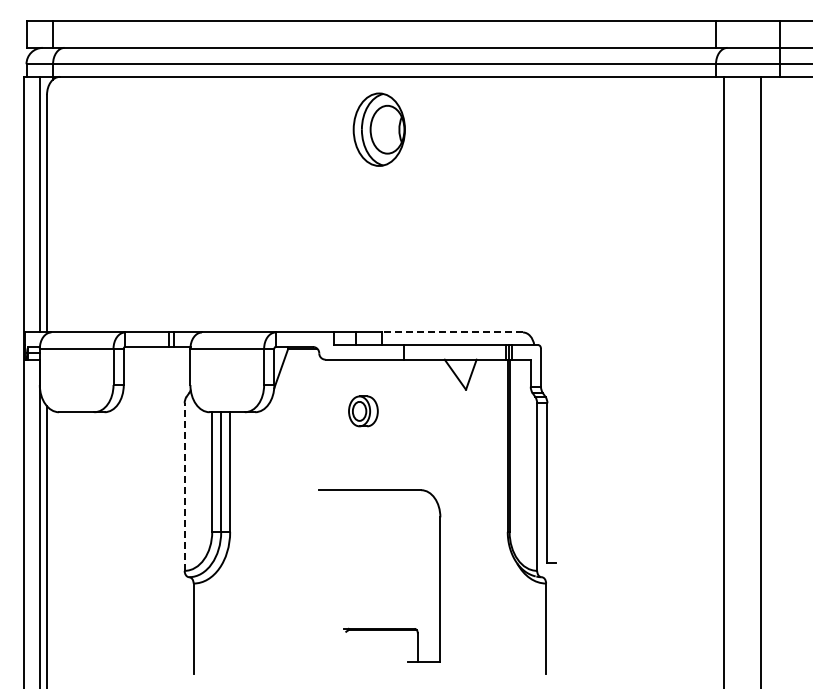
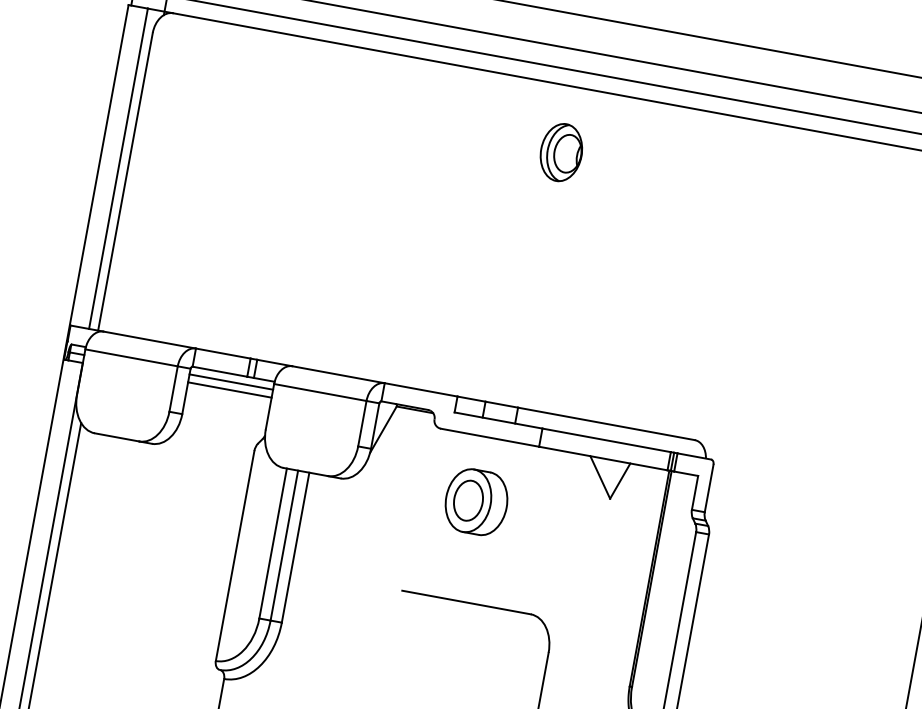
part: (379, 128) -> (561, 151), size x0.62
line: (452, 332) -> (606, 423), dashed -> solid
line: (156, 353) -> (230, 382), added
line: (156, 359) -> (229, 389), added
part: (363, 411) -> (476, 502), size x1.67
line: (184, 487) -> (234, 556), dashed -> solid

